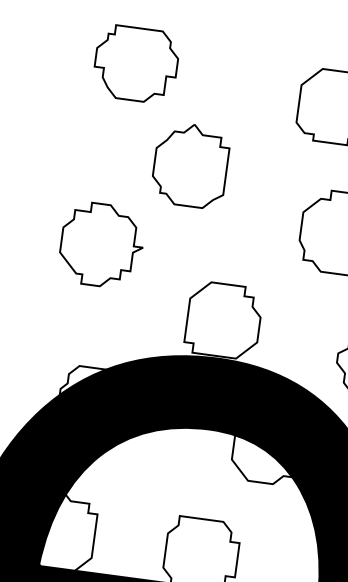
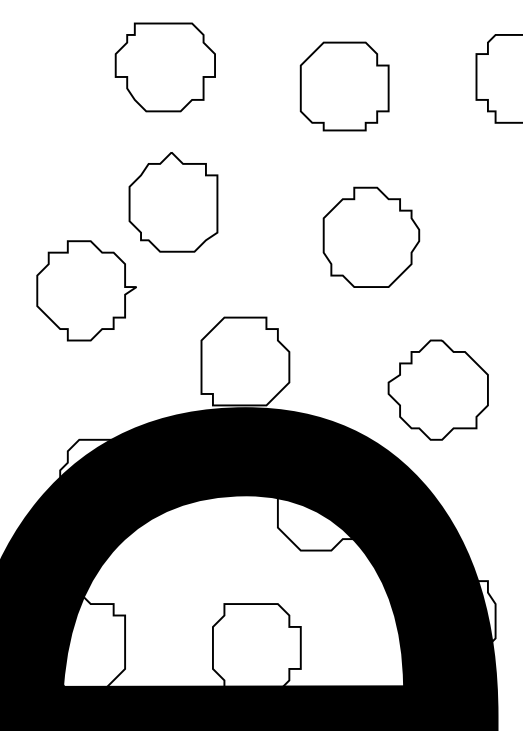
part: (135, 64) -> (164, 67), moved
part: (190, 165) -> (173, 202), moved

